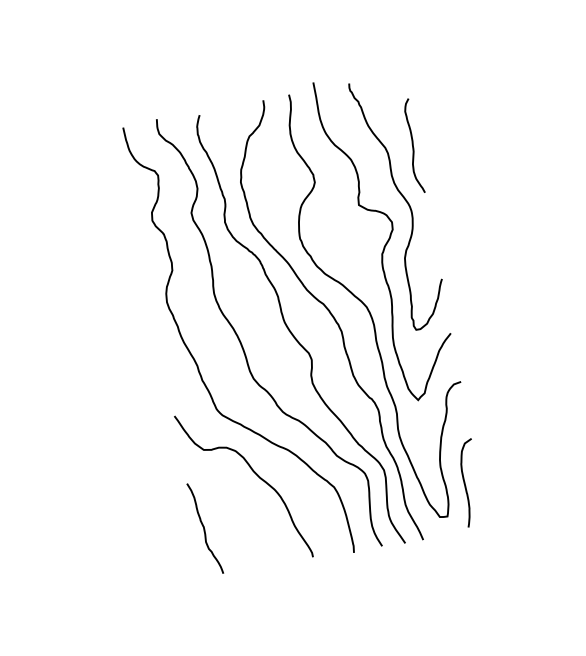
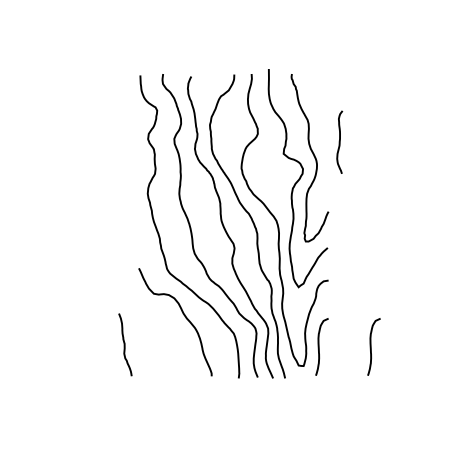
curve: (412, 145) -> (339, 141), moved
curve: (543, 468) -> (371, 346), added
curve: (205, 528) -> (125, 344), moved

